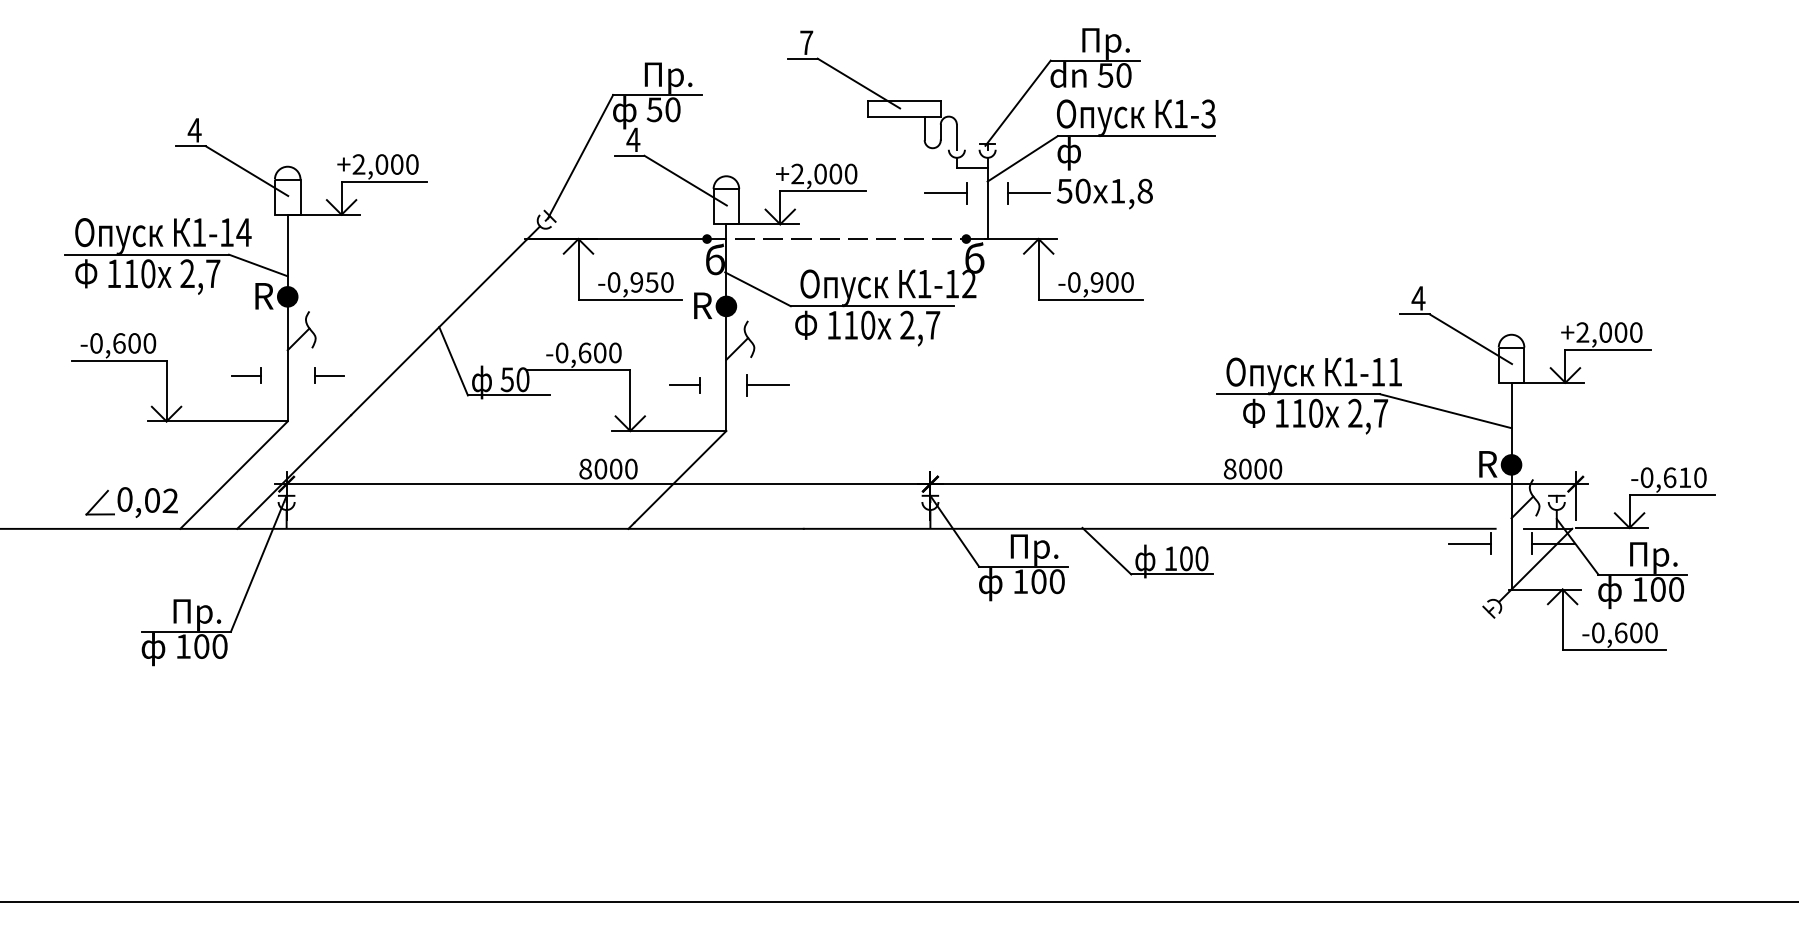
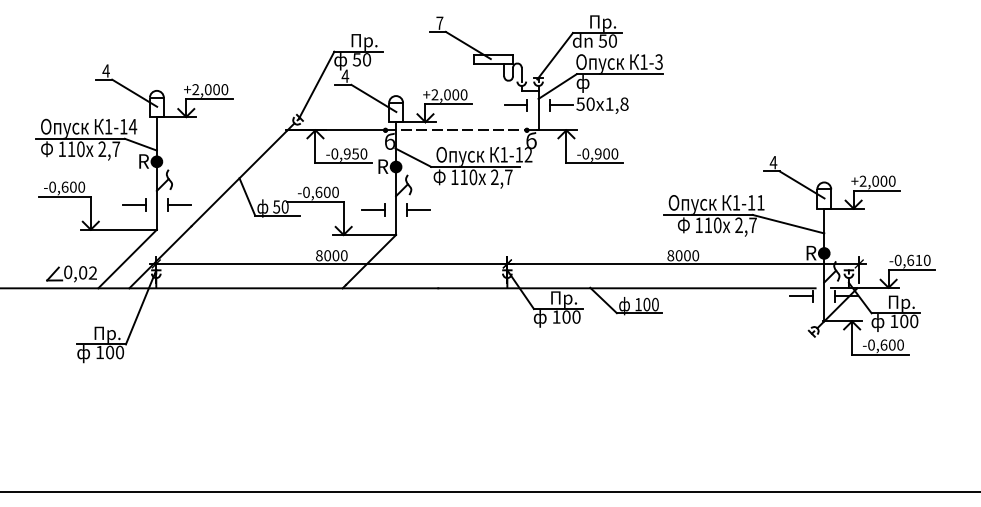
part: (246, 375) -> (134, 204), size x1.43
part: (329, 375) -> (179, 204), size x1.43
part: (684, 384) -> (373, 209), size x1.43

